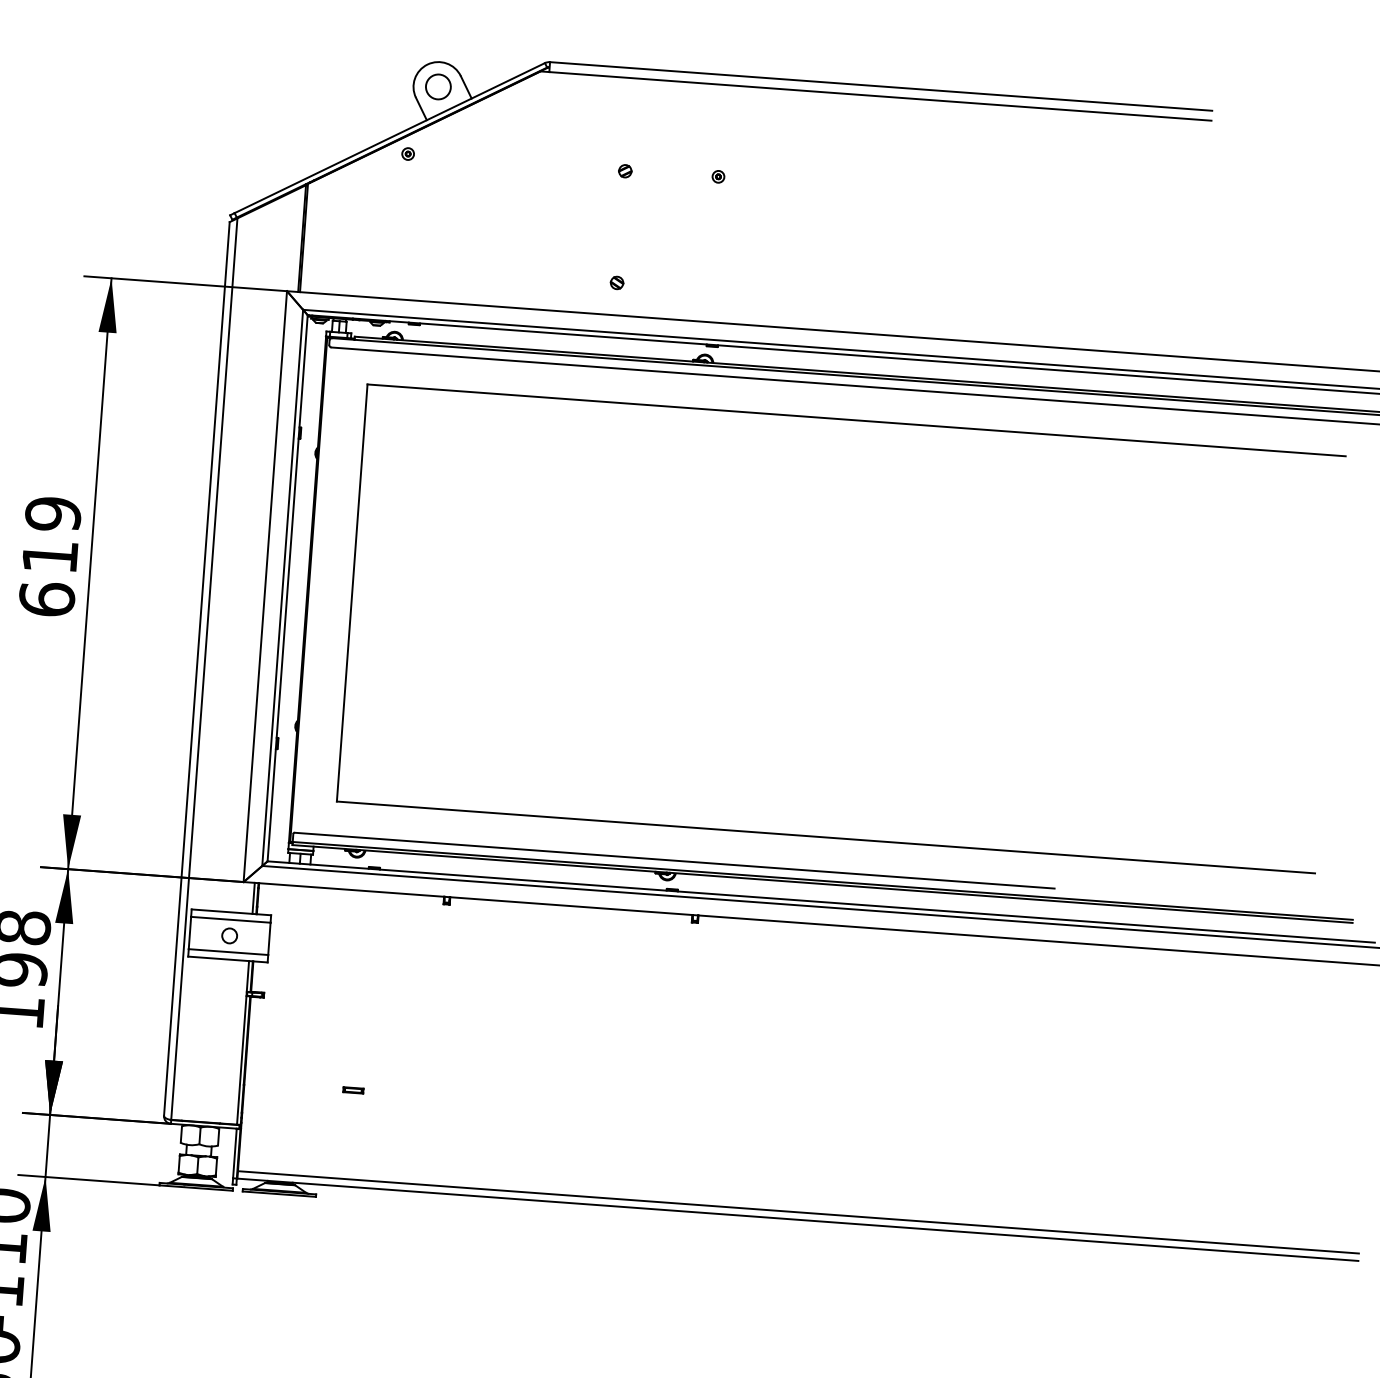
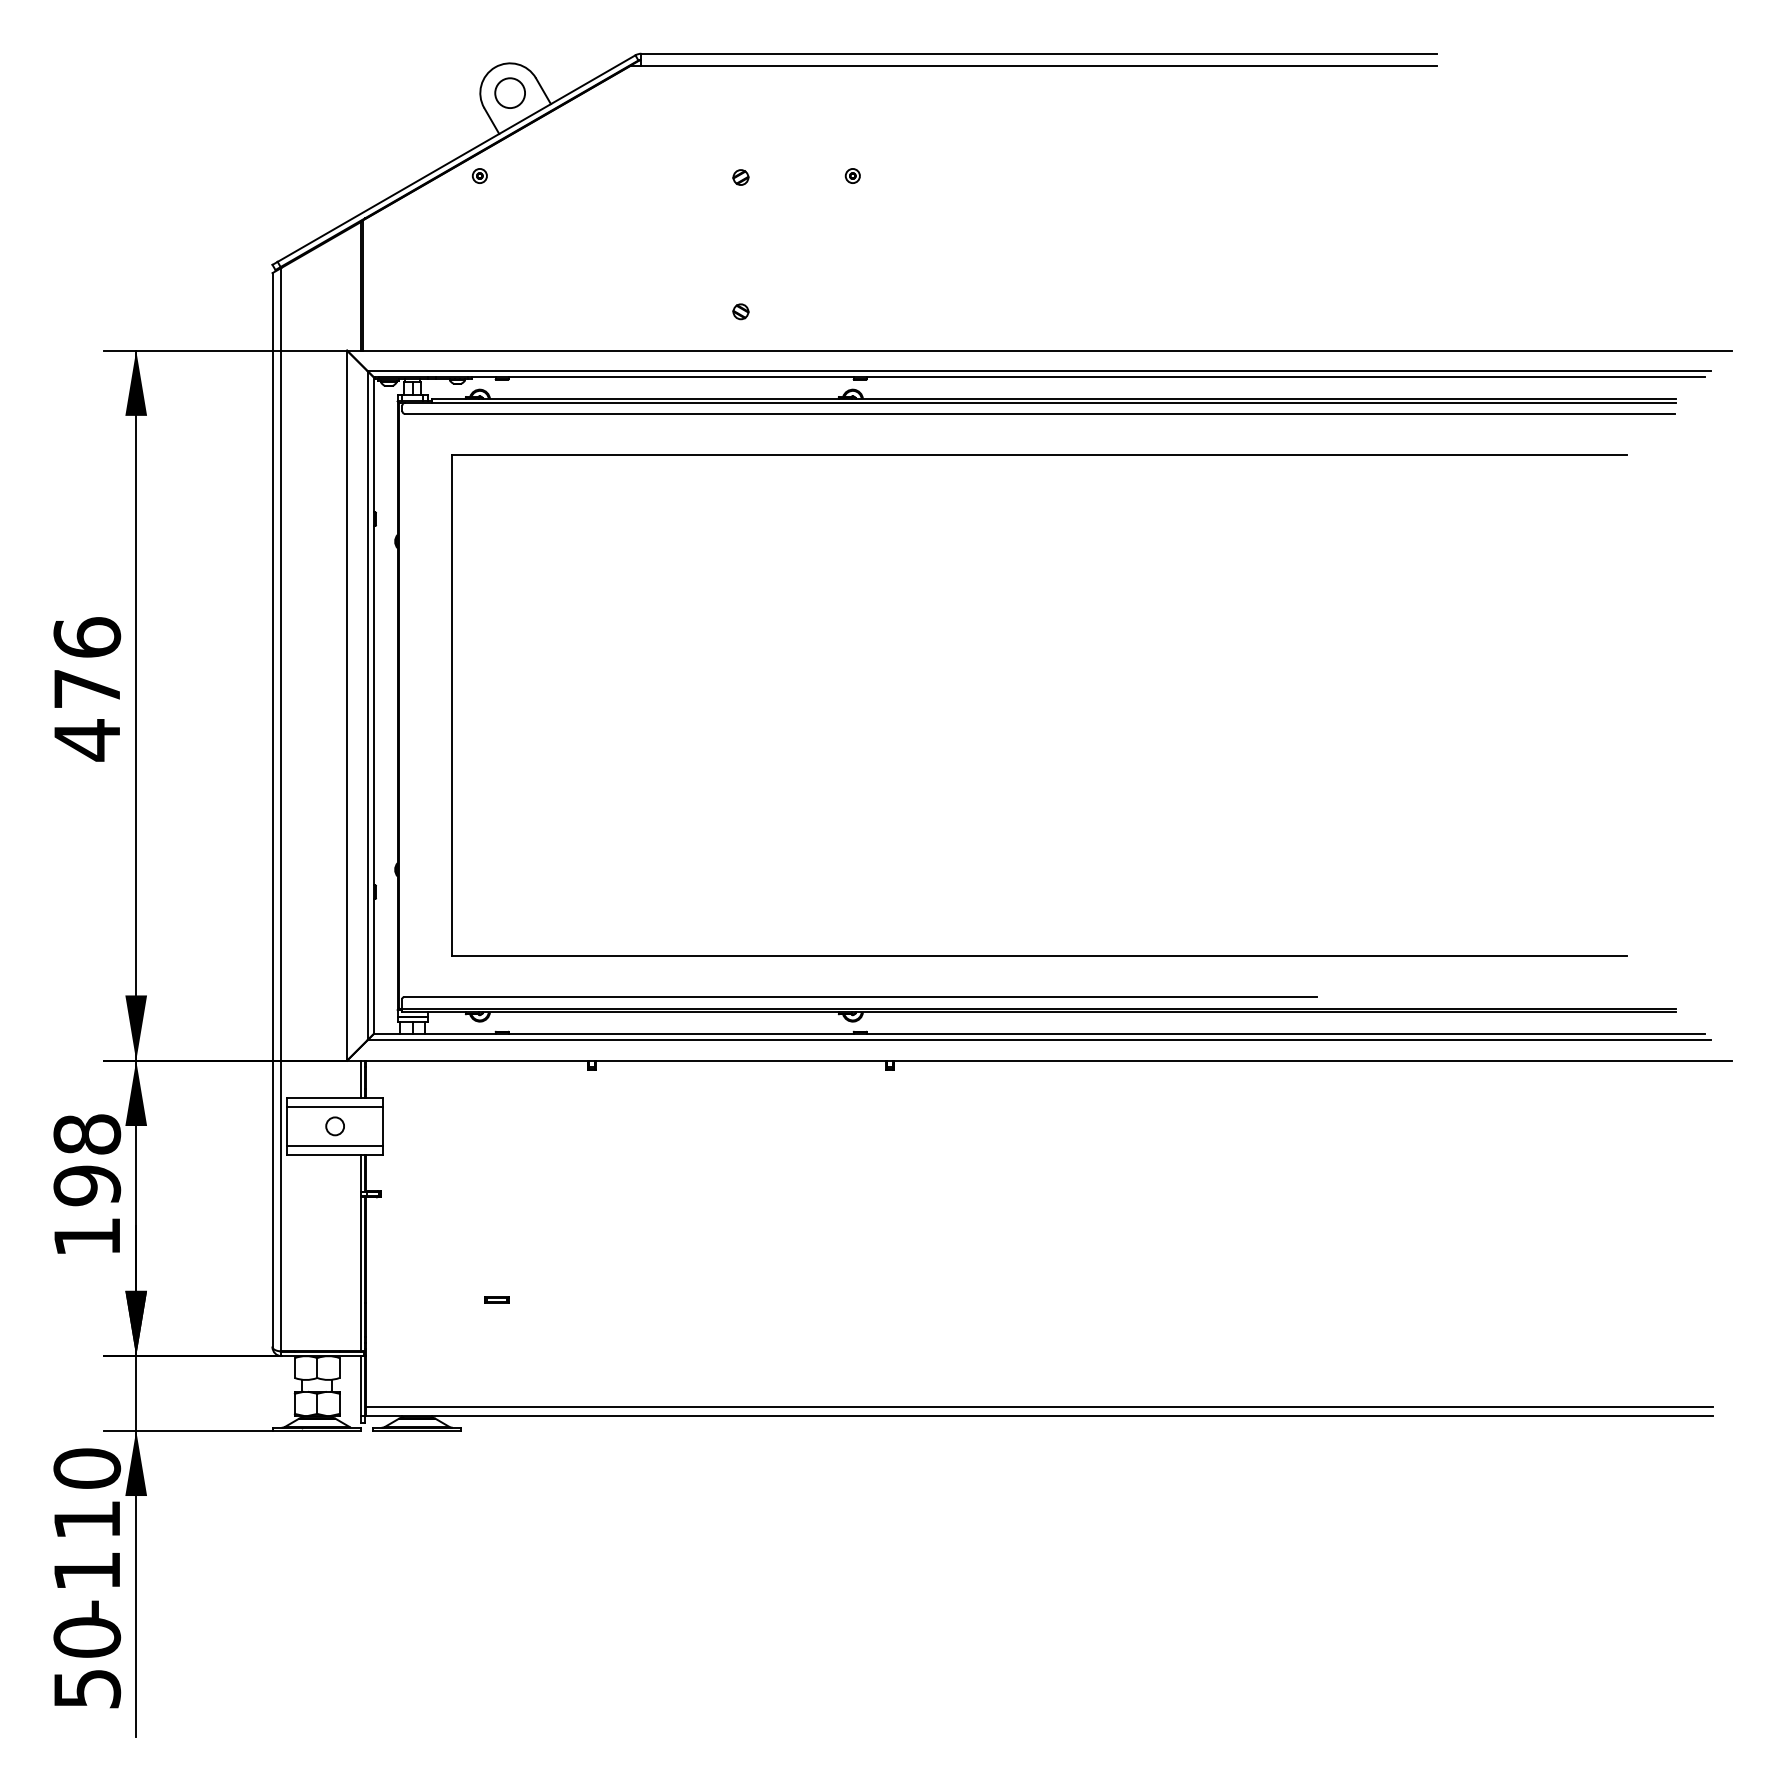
text: (50, 557) -> (87, 689), 619 -> 476

